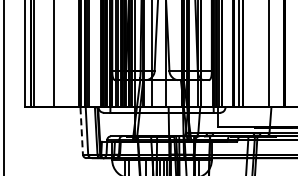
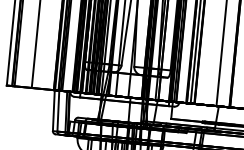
line: (81, 131) -> (53, 111), dashed -> solid

